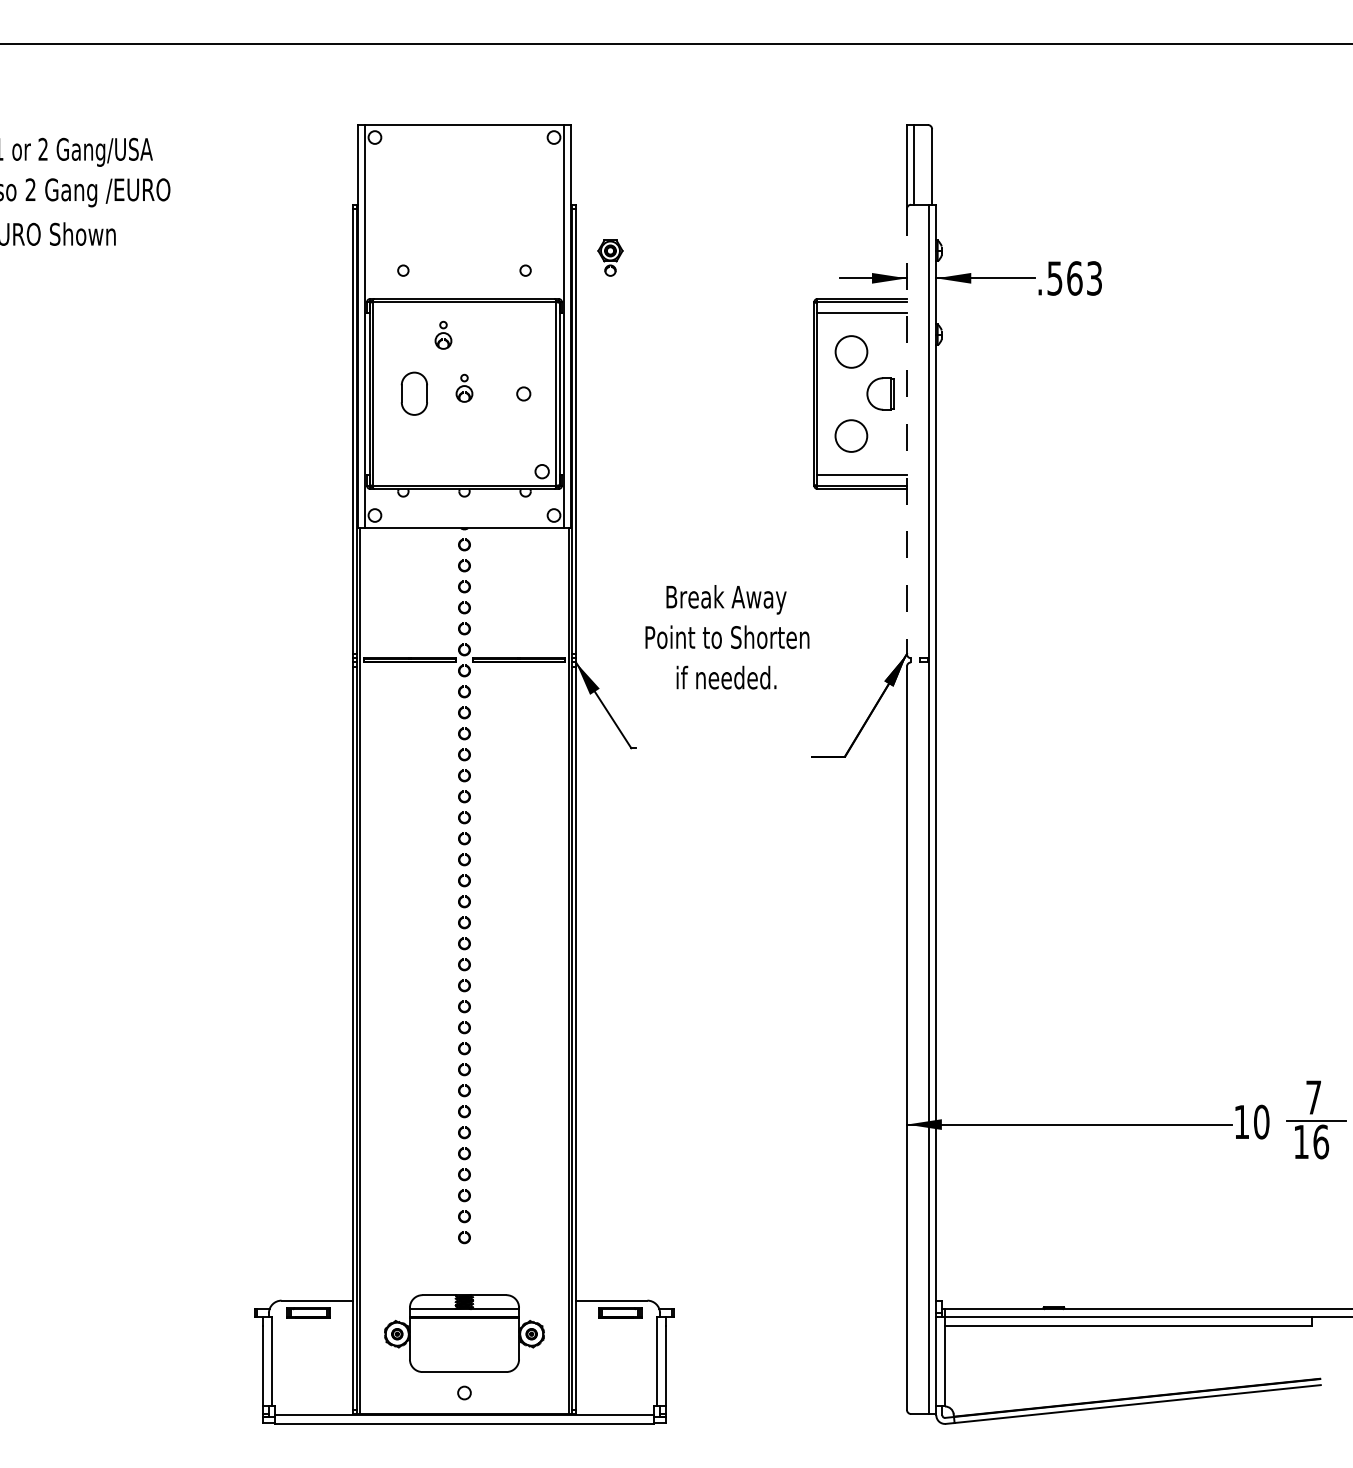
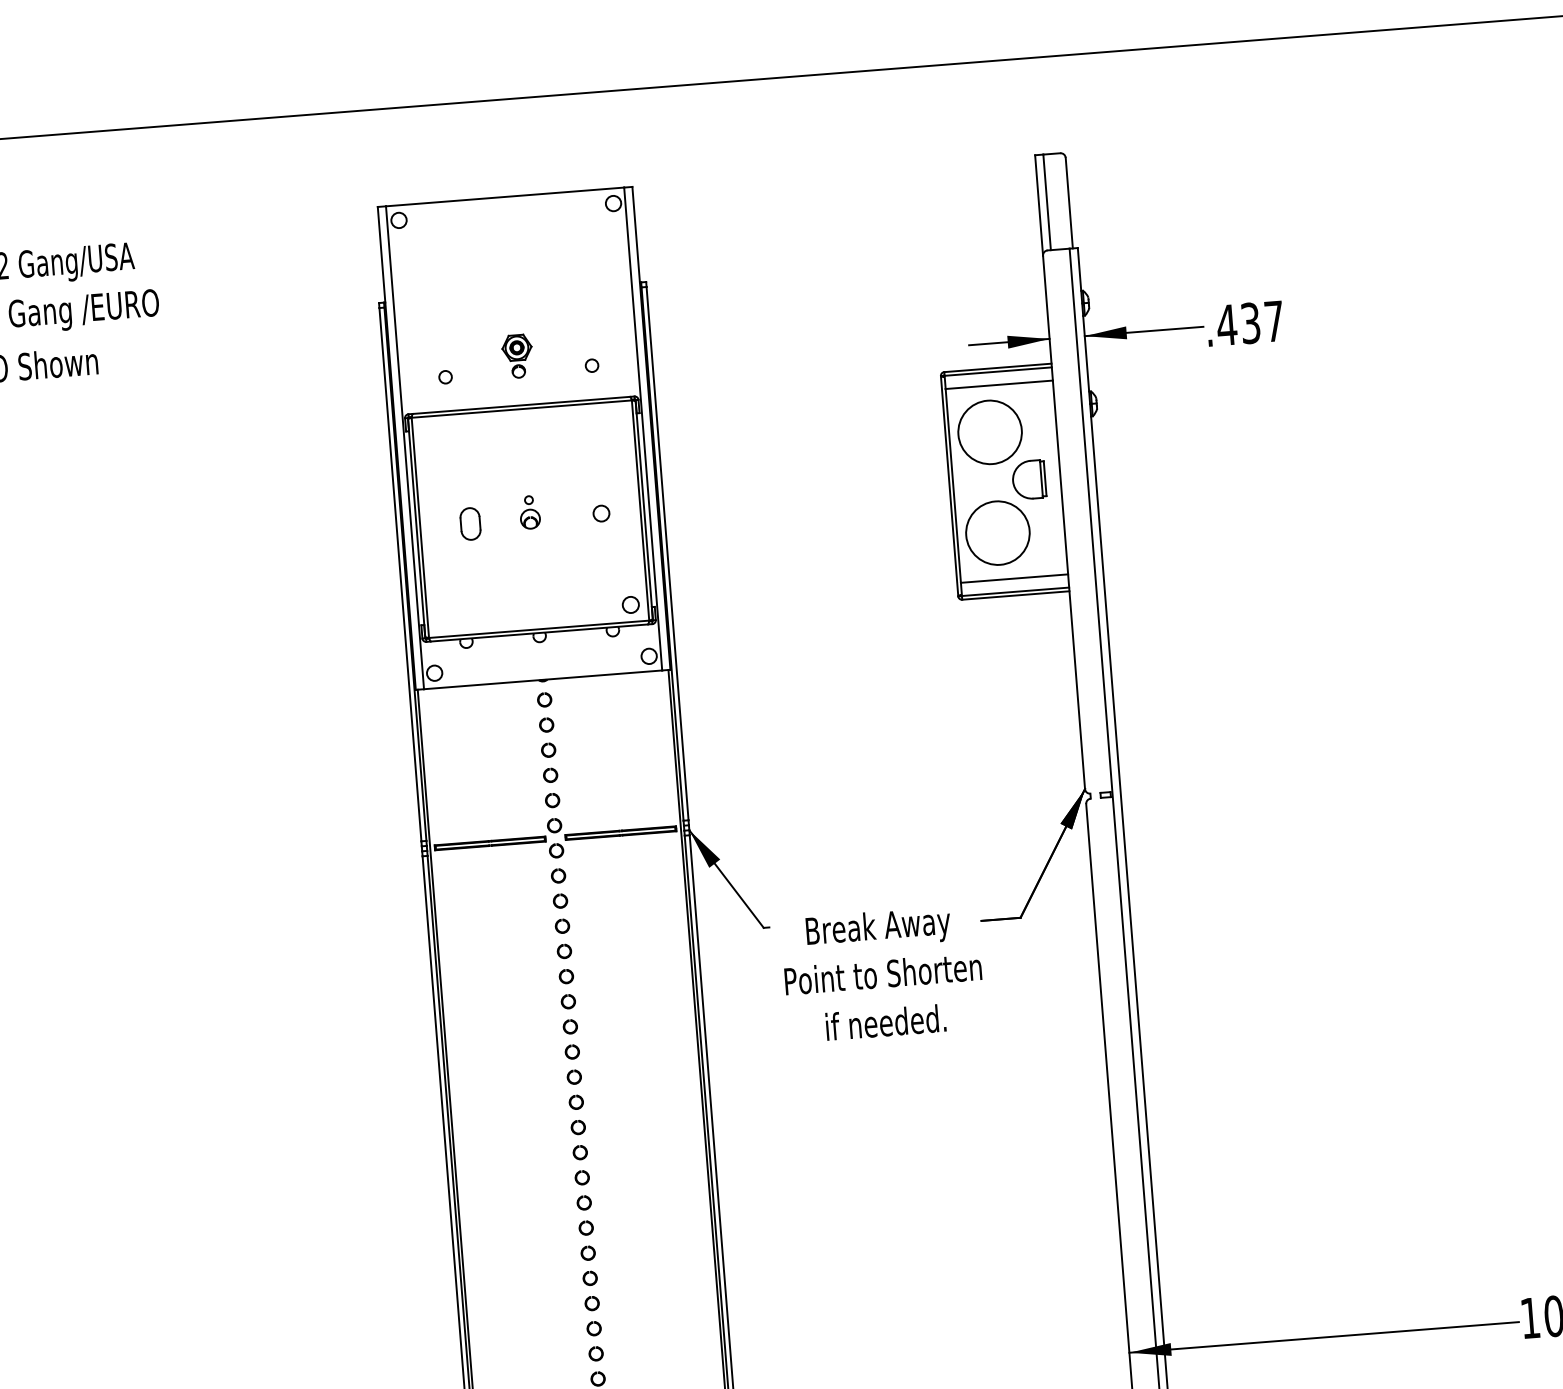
part: (610, 257) -> (517, 355), moved
text: (1073, 278) -> (1249, 323), .563 -> .437
part: (443, 334) -> (499, 449), removed
circle: (851, 351) -> (990, 431), size x1.67
part: (414, 394) -> (470, 524), size x0.62
line: (906, 431) -> (1063, 522), dashed -> solid
circle: (850, 435) -> (996, 532), size x1.67
text: (727, 637) -> (883, 974), moved

